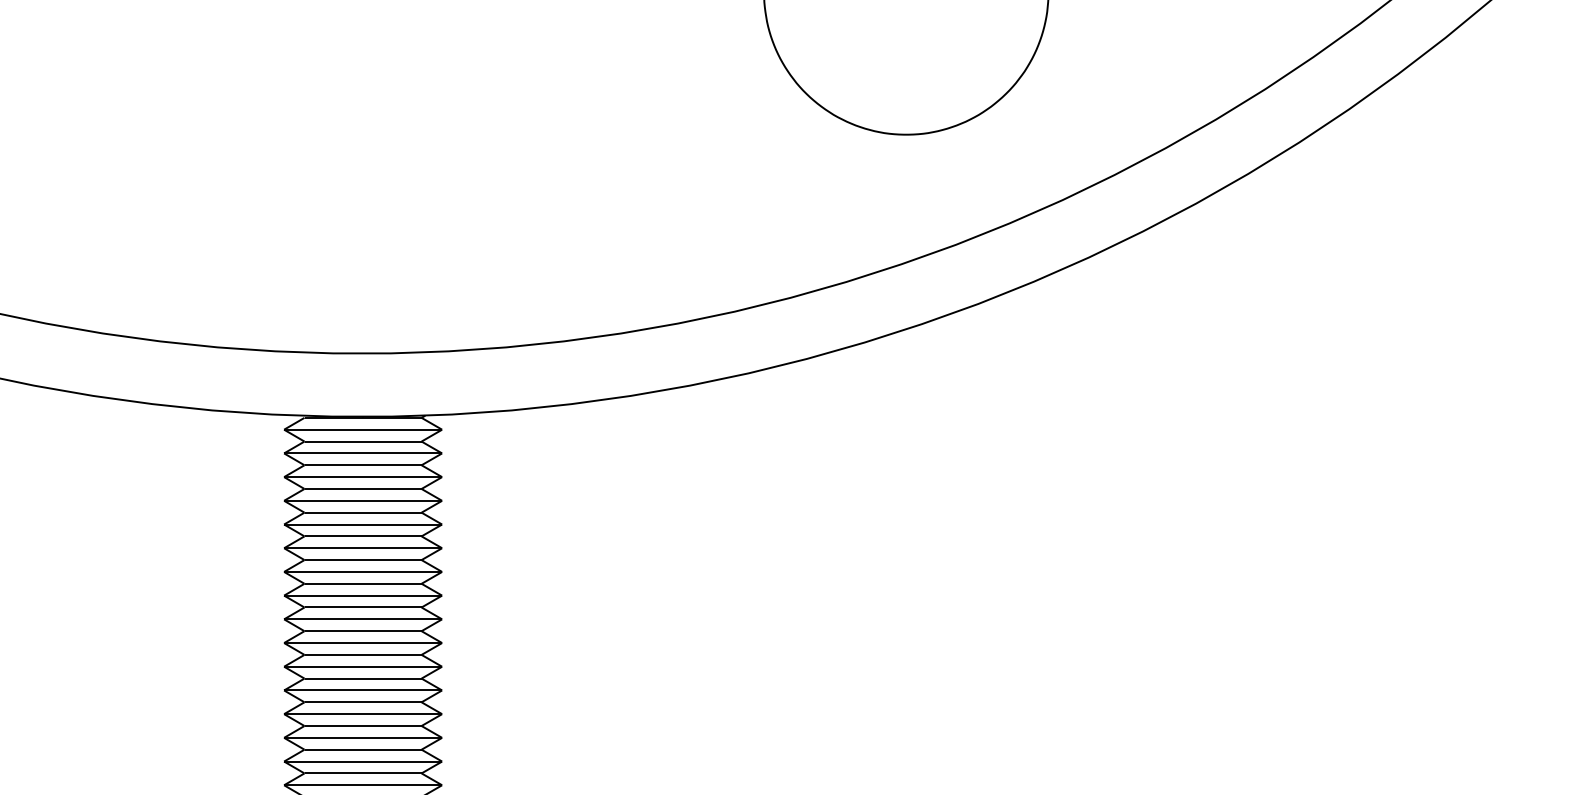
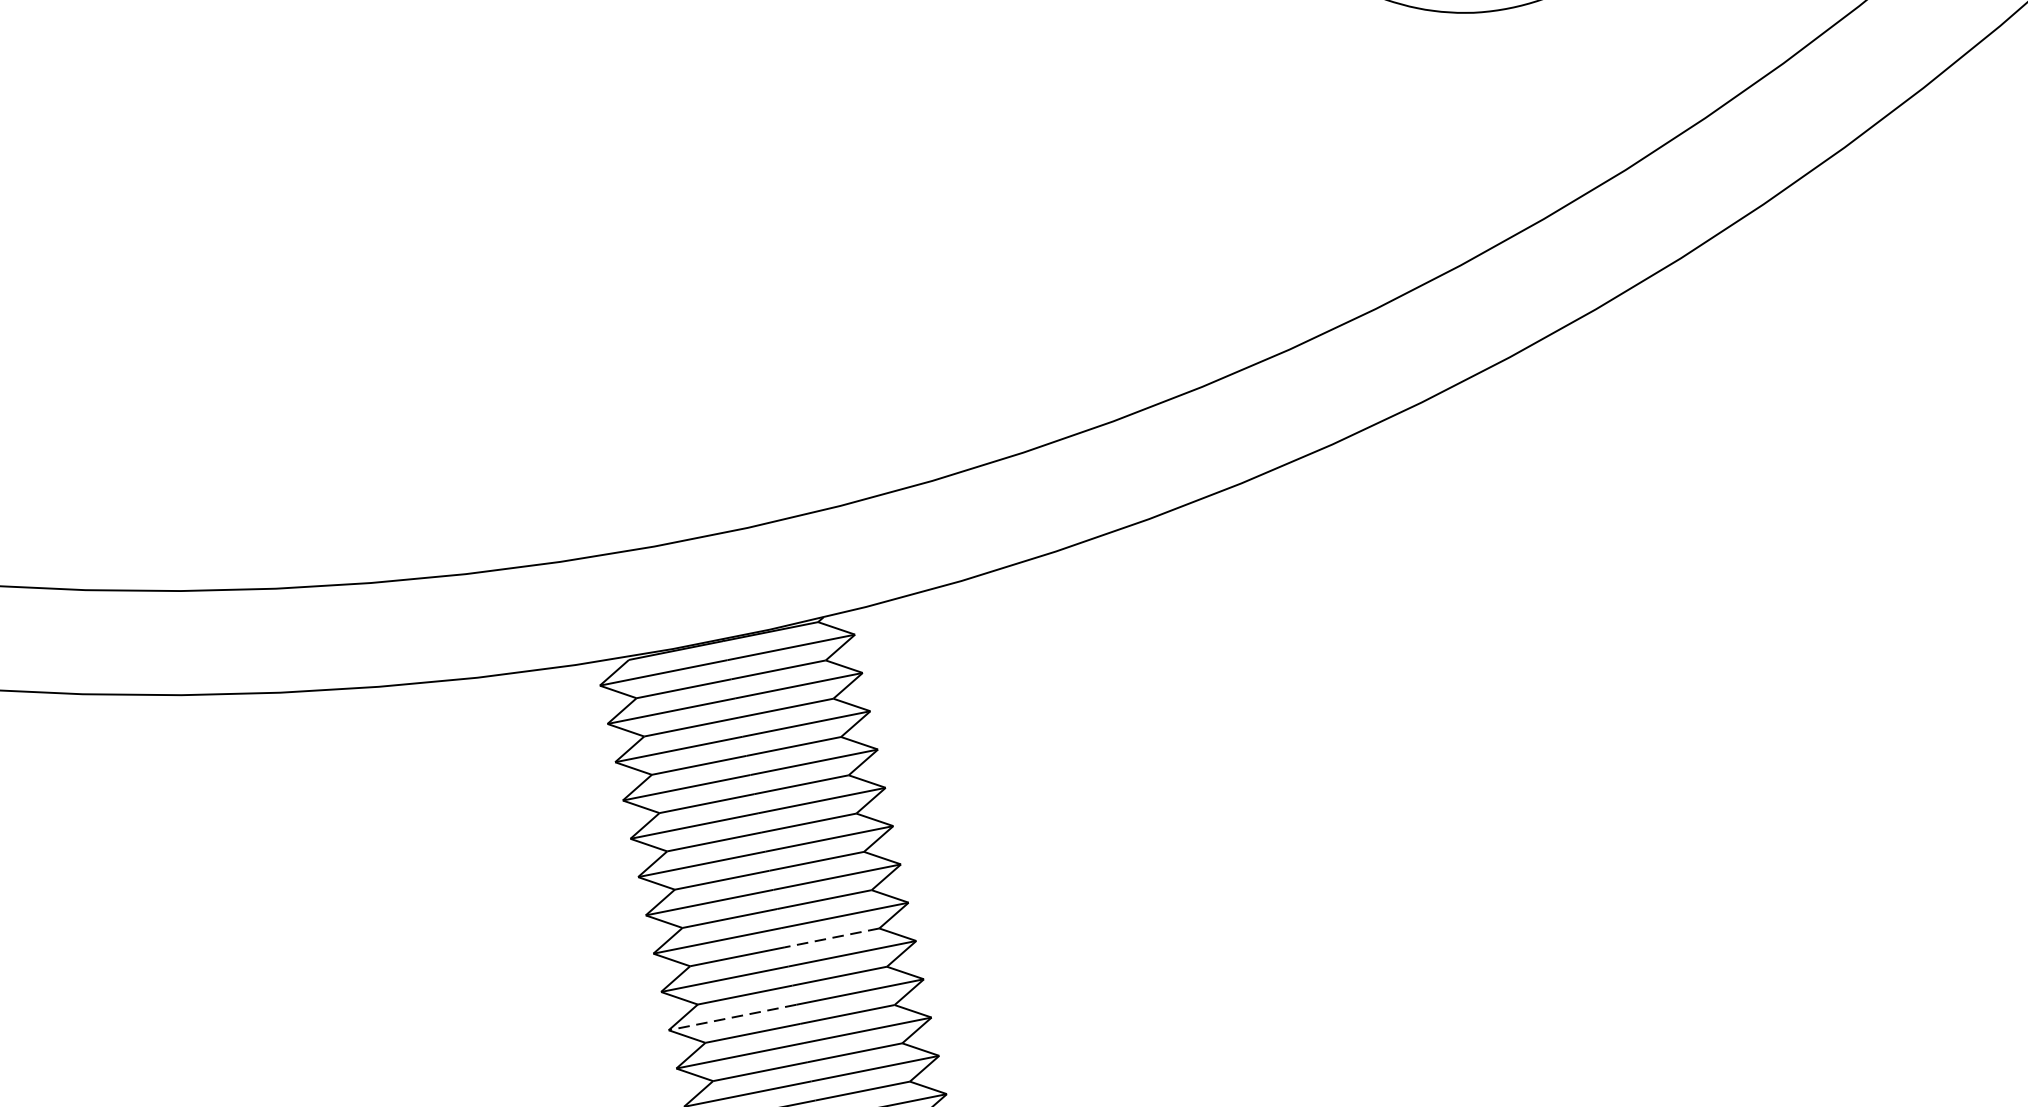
line: (391, 607) -> (830, 938), solid -> dashed
line: (323, 643) -> (732, 1018), solid -> dashed

